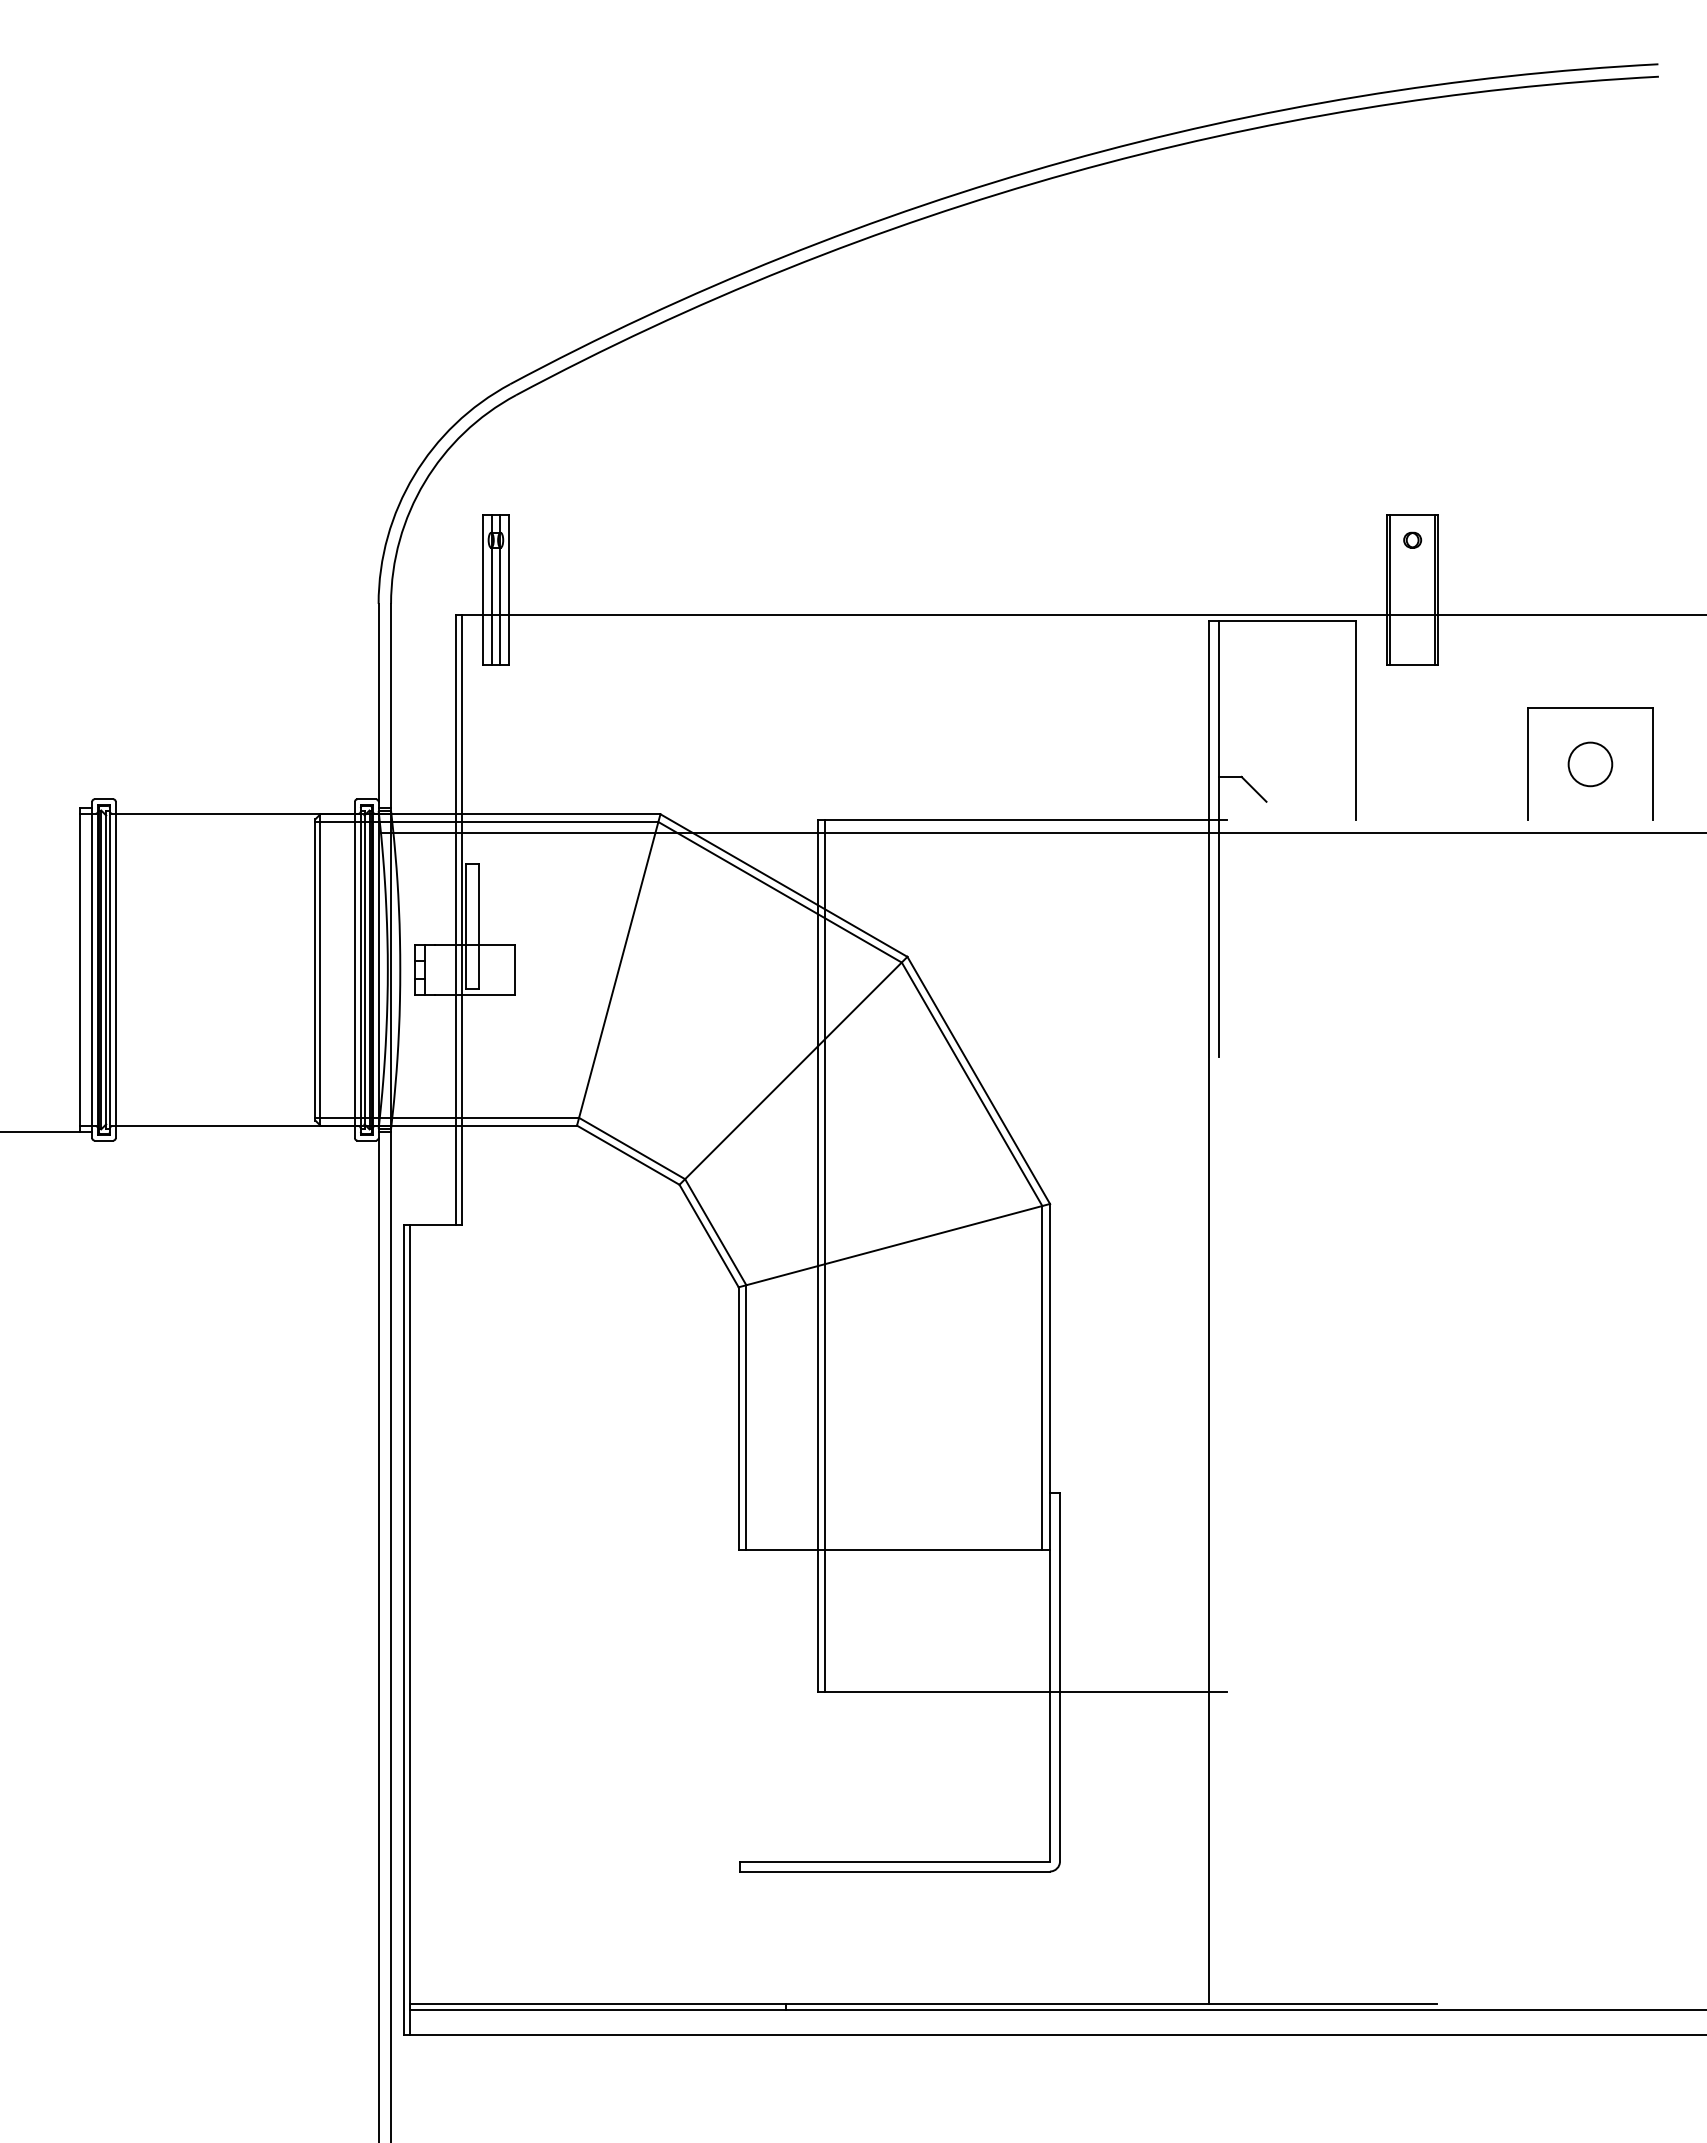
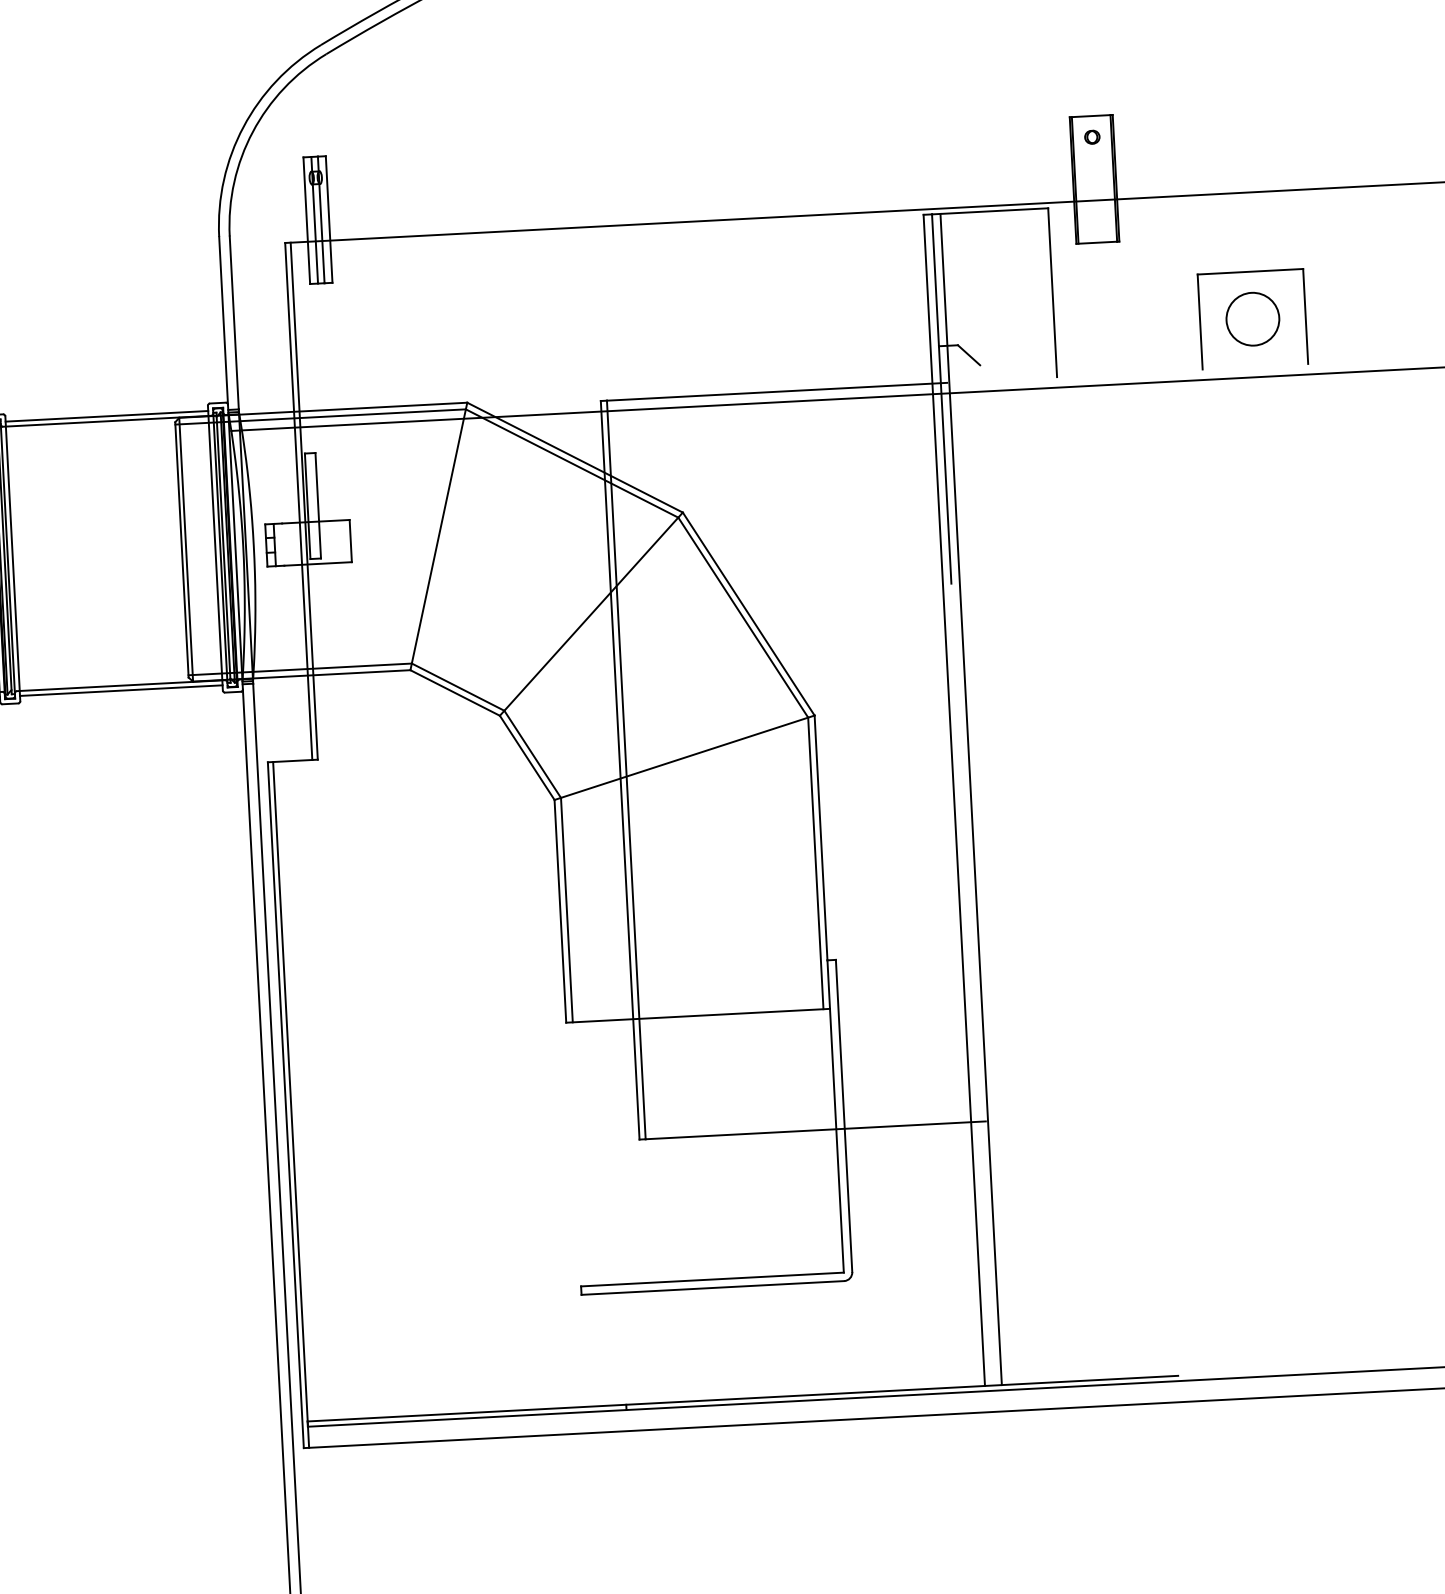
circle: (1590, 764) -> (1252, 319), size x1.43
line: (234, 808) -> (106, 416), added
line: (234, 1131) -> (120, 690), added
line: (1229, 1312) -> (971, 799), added

